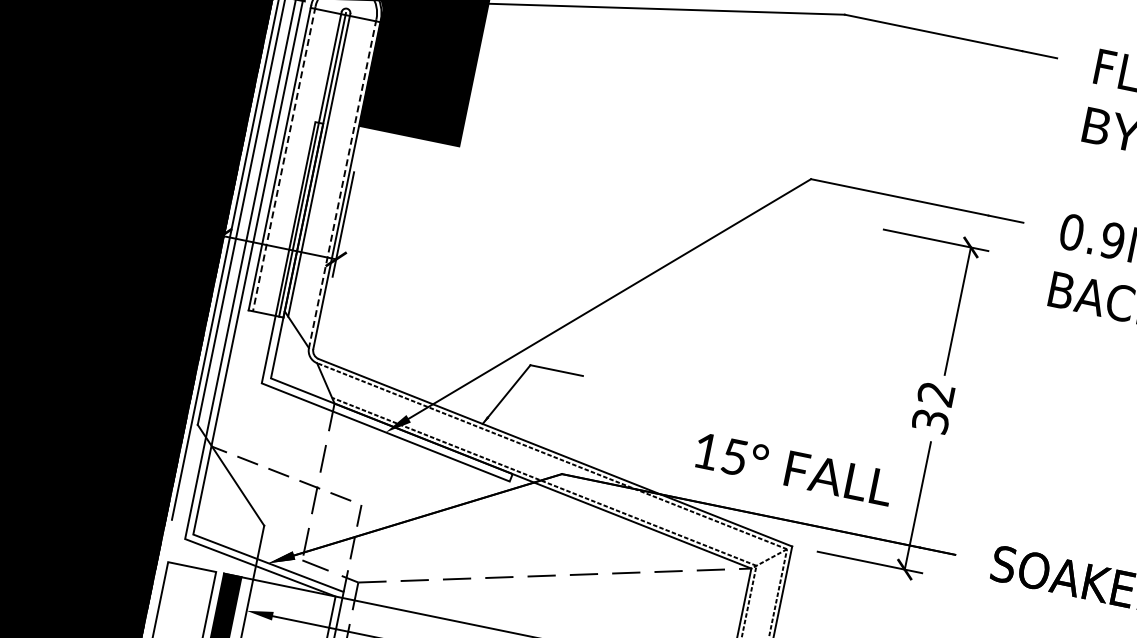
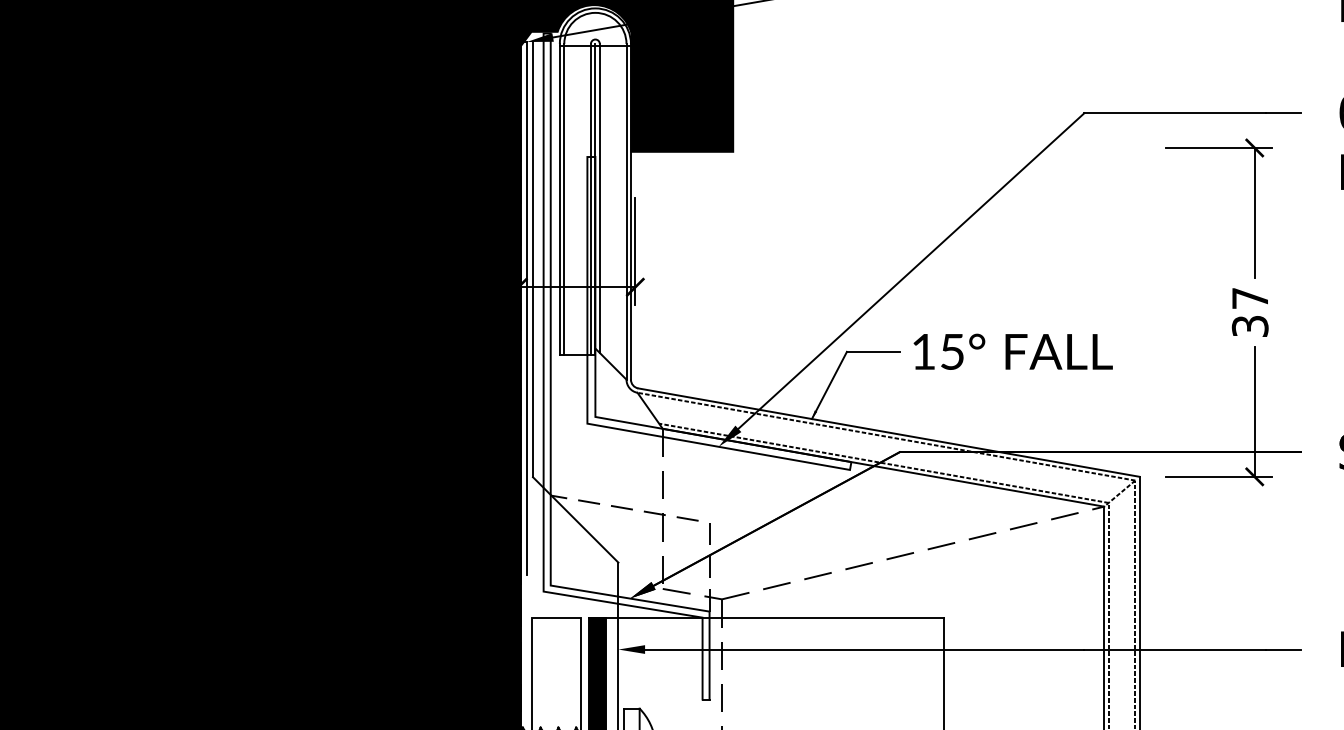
line: (284, 159) -> (564, 199), dashed -> solid
line: (342, 183) -> (626, 211), dashed -> solid
text: (935, 393) -> (1249, 298), 32 -> 37
text: (793, 468) -> (1012, 351), moved

